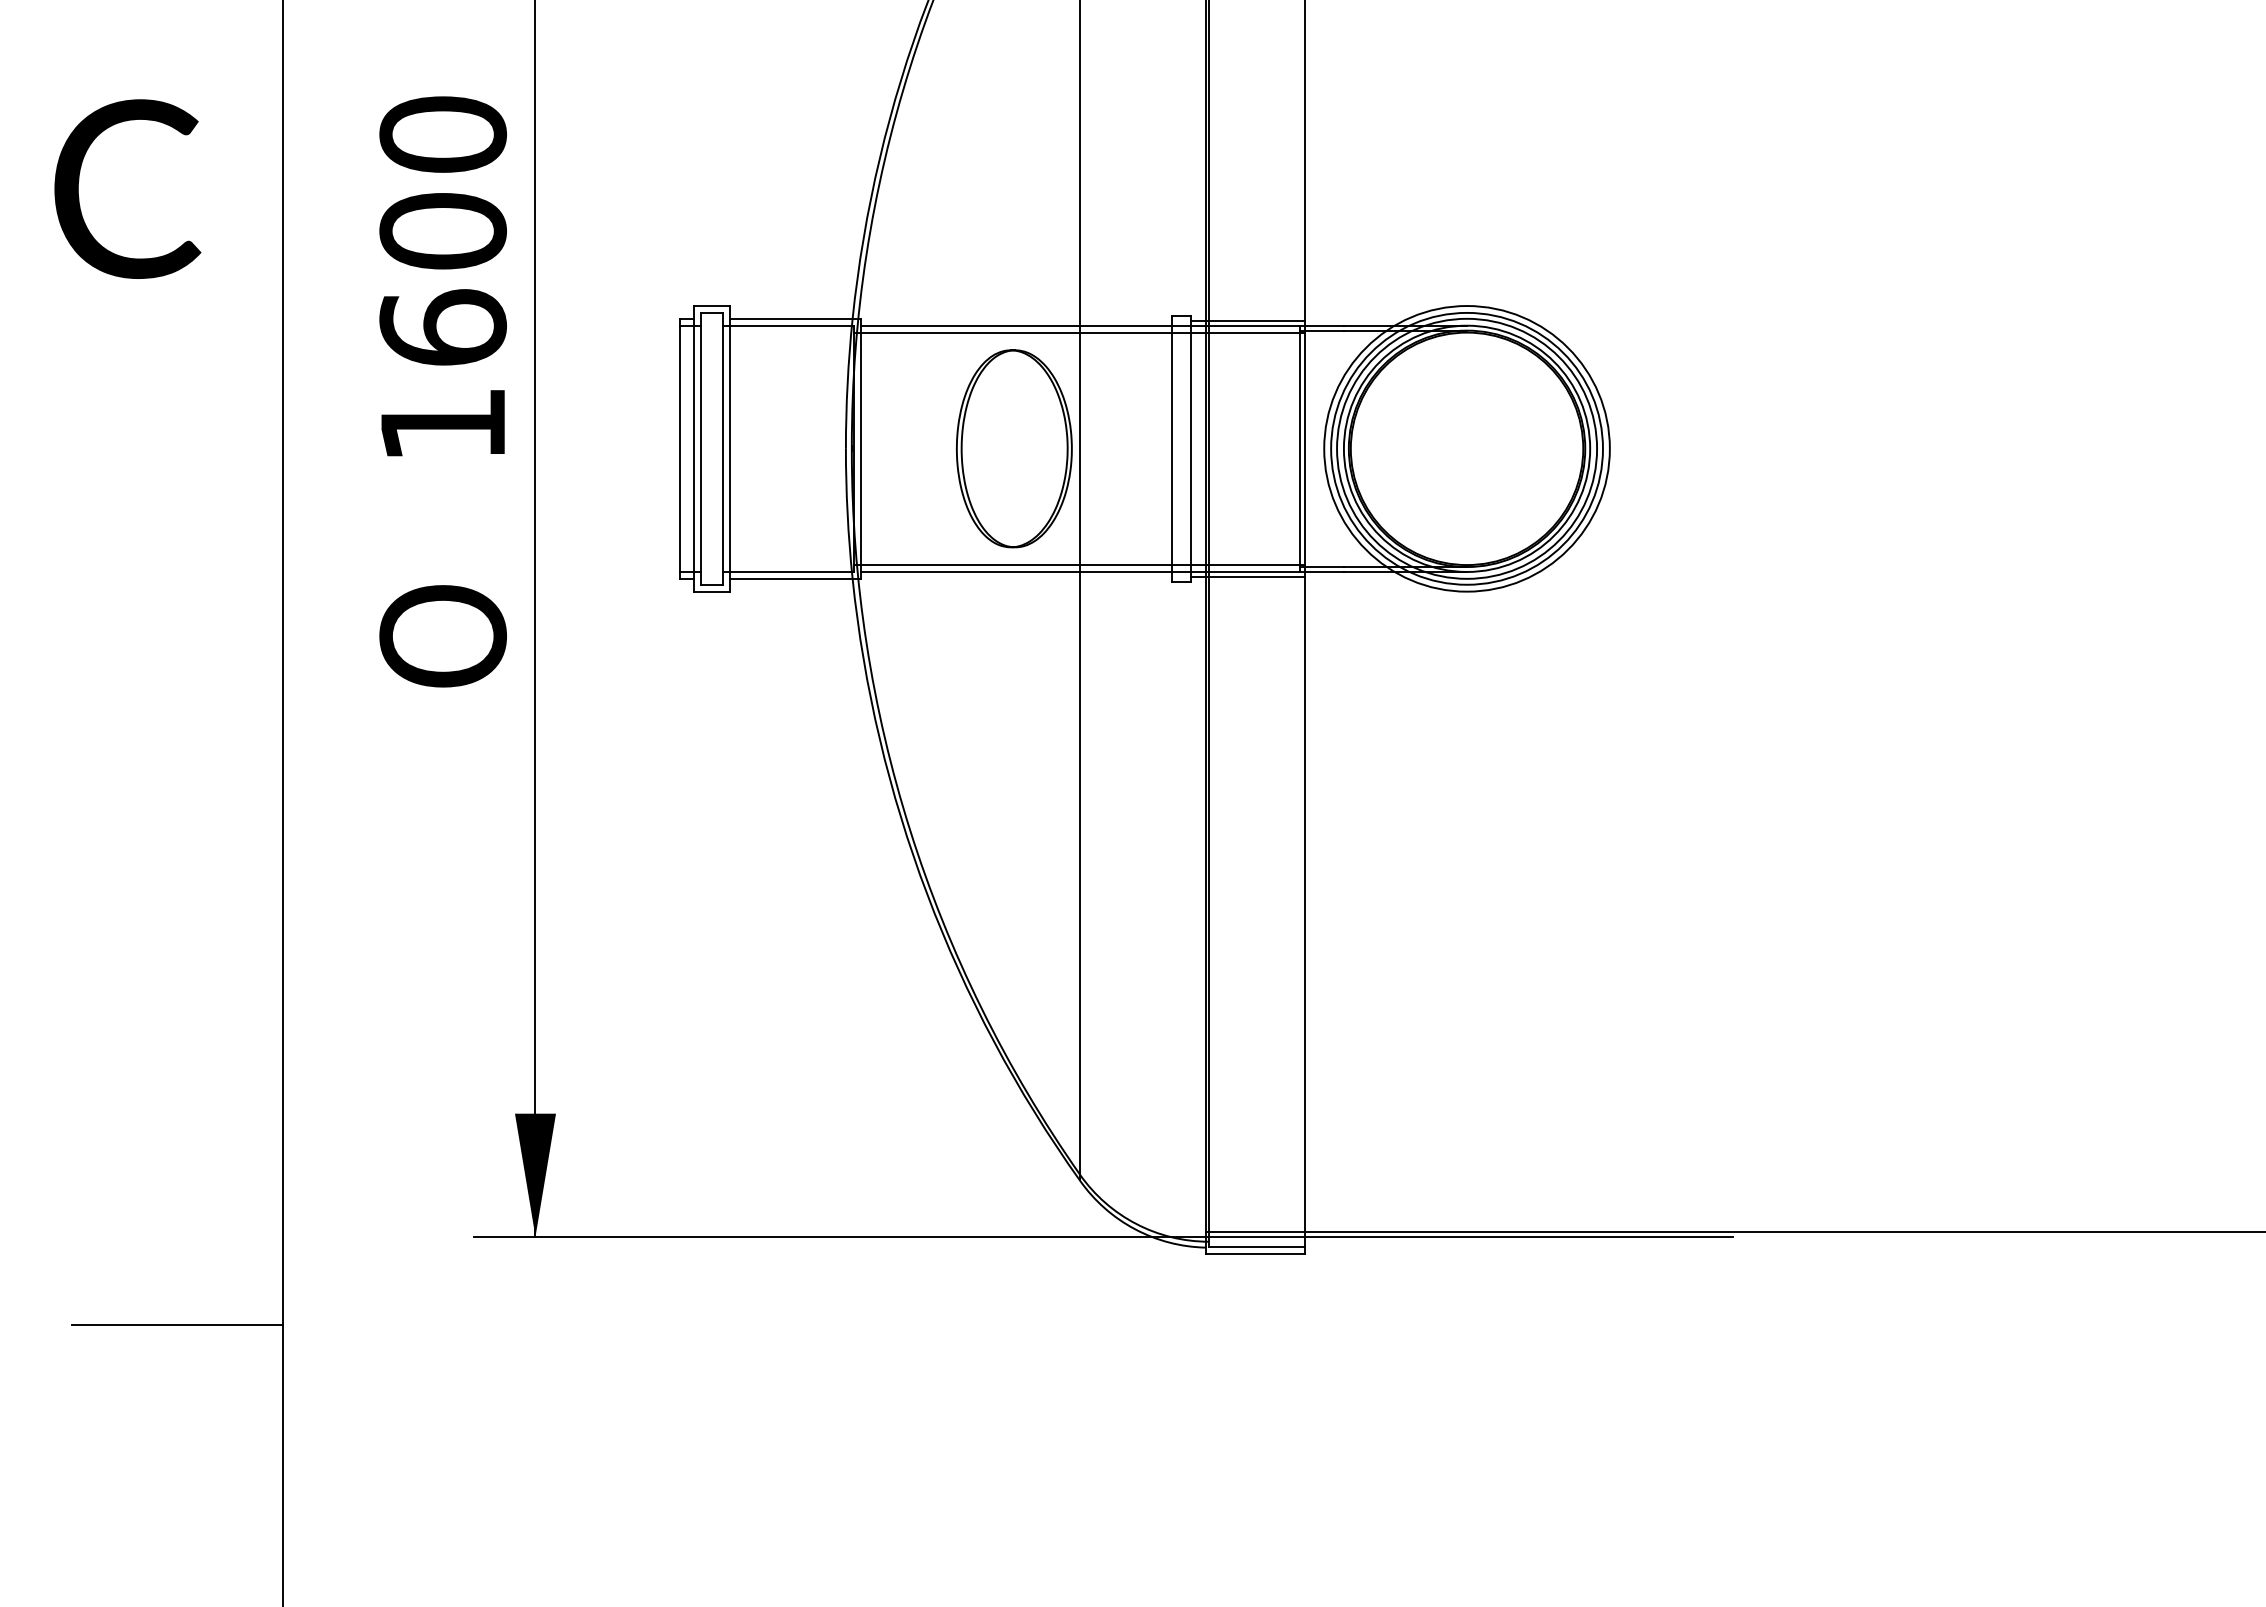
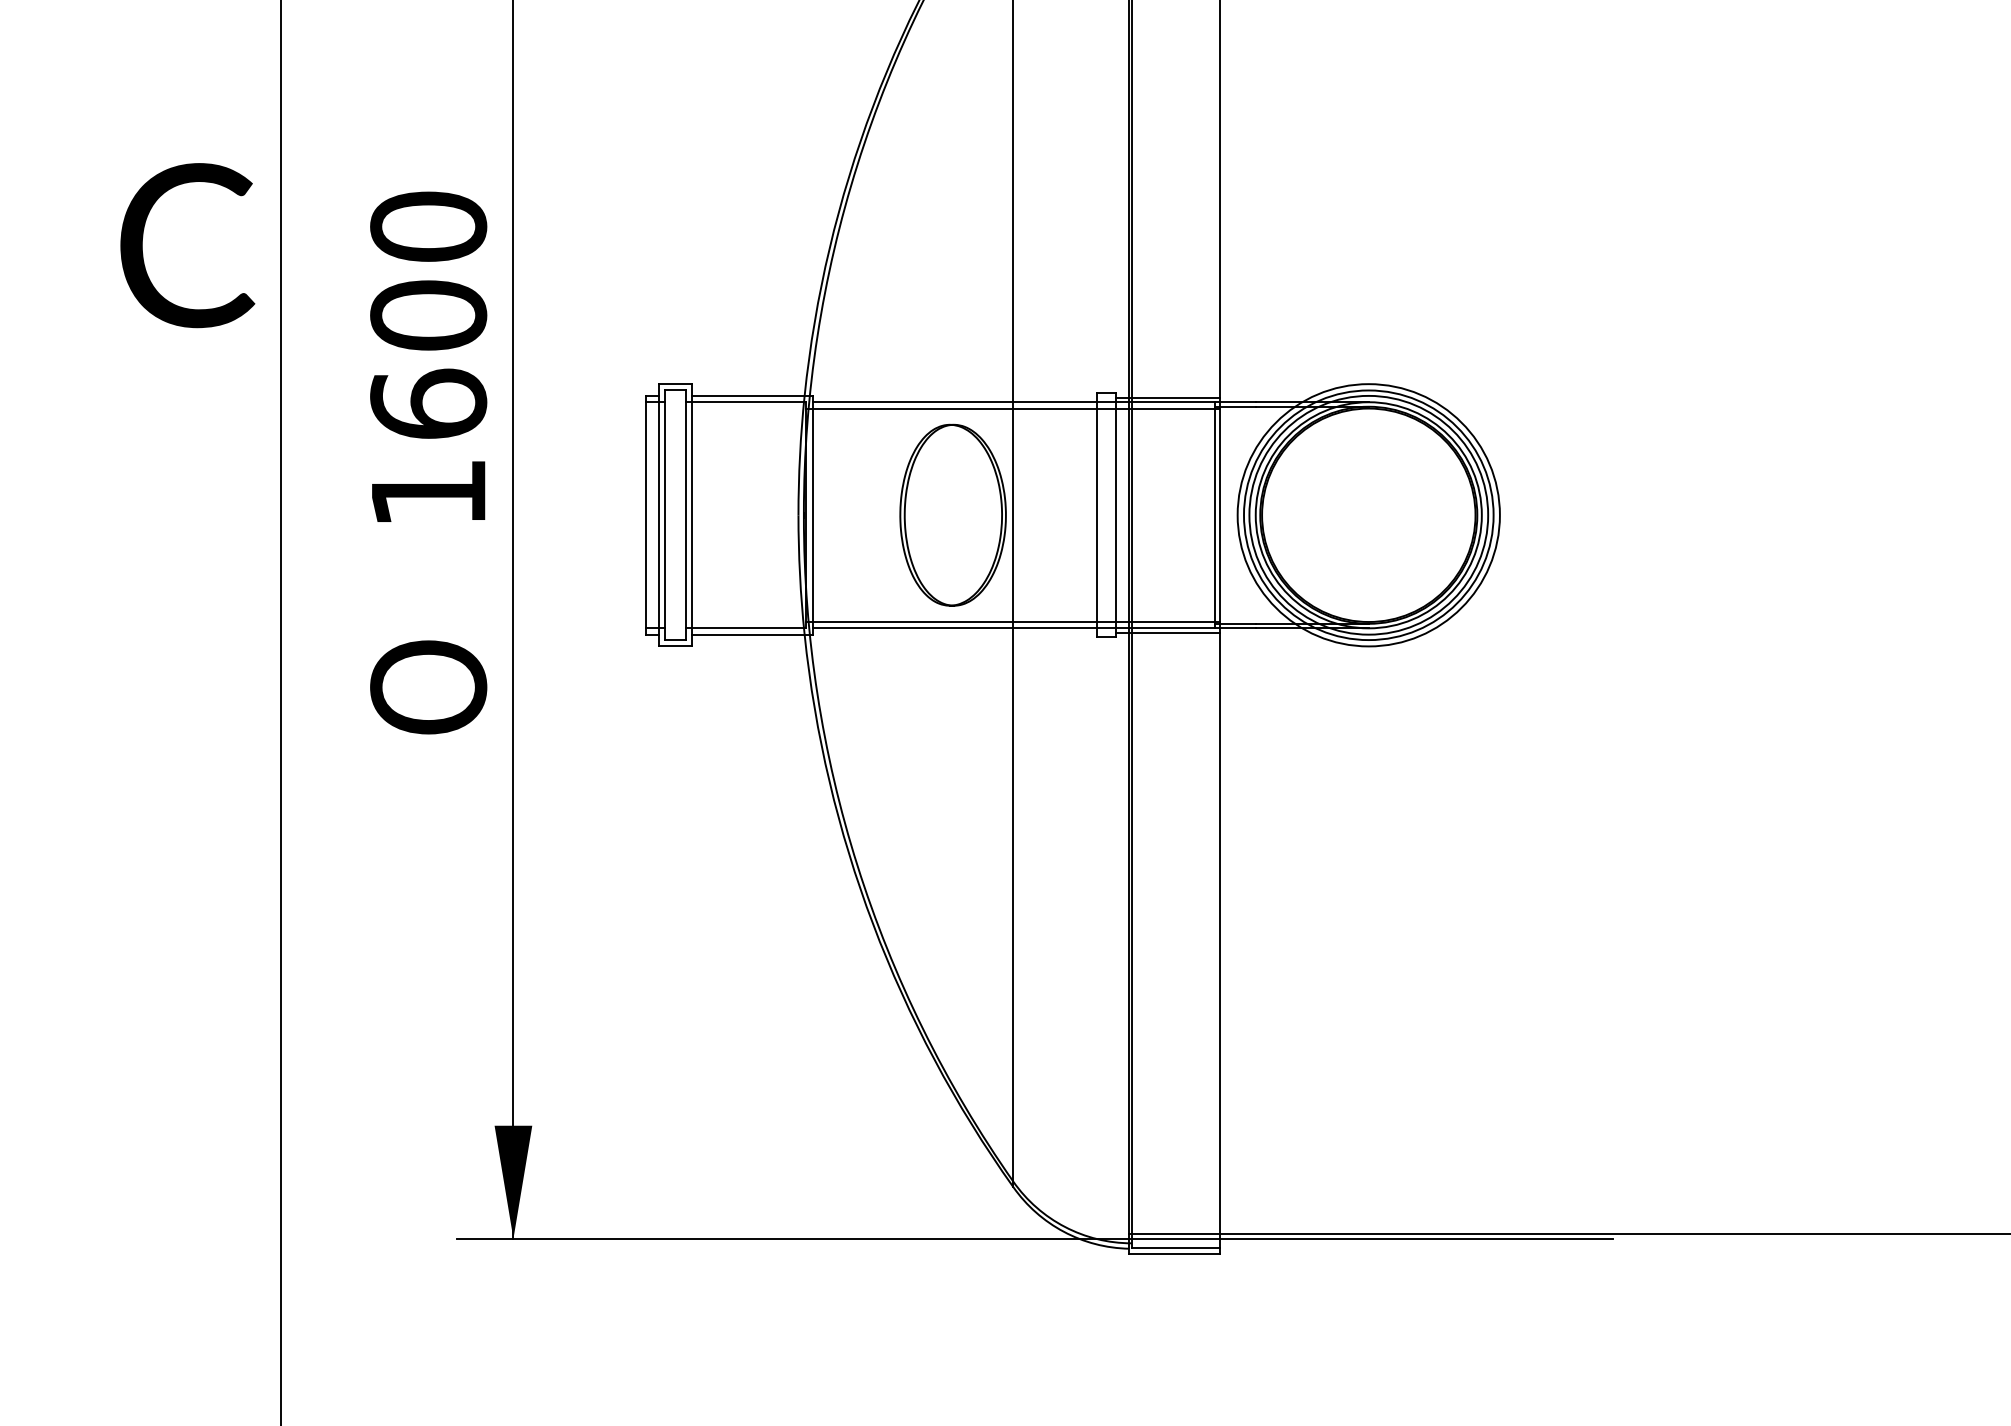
text: (127, 188) -> (187, 245), moved
line: (176, 1325) -> (183, 1320), removed

